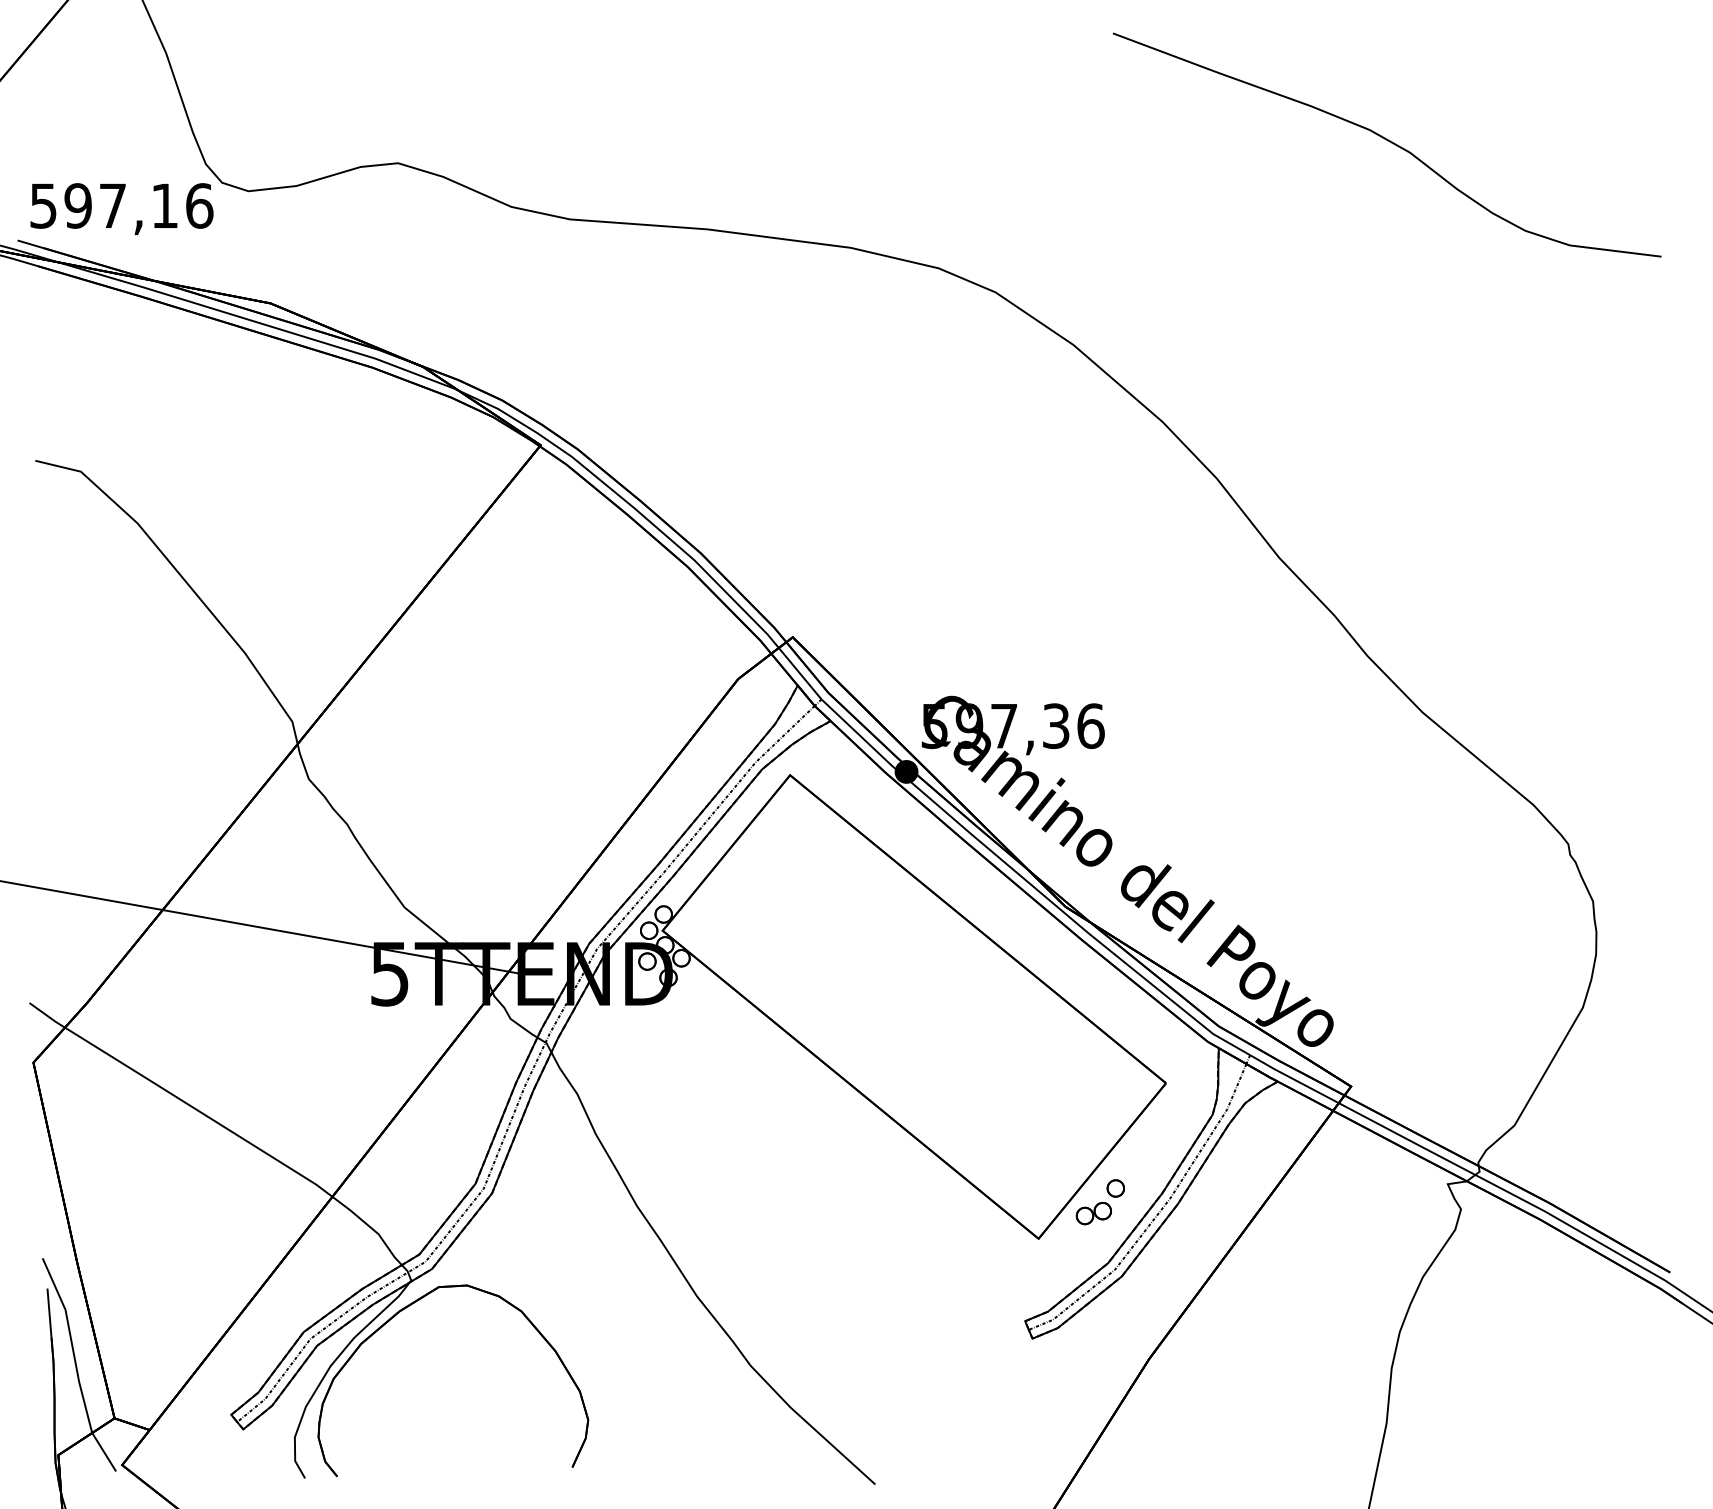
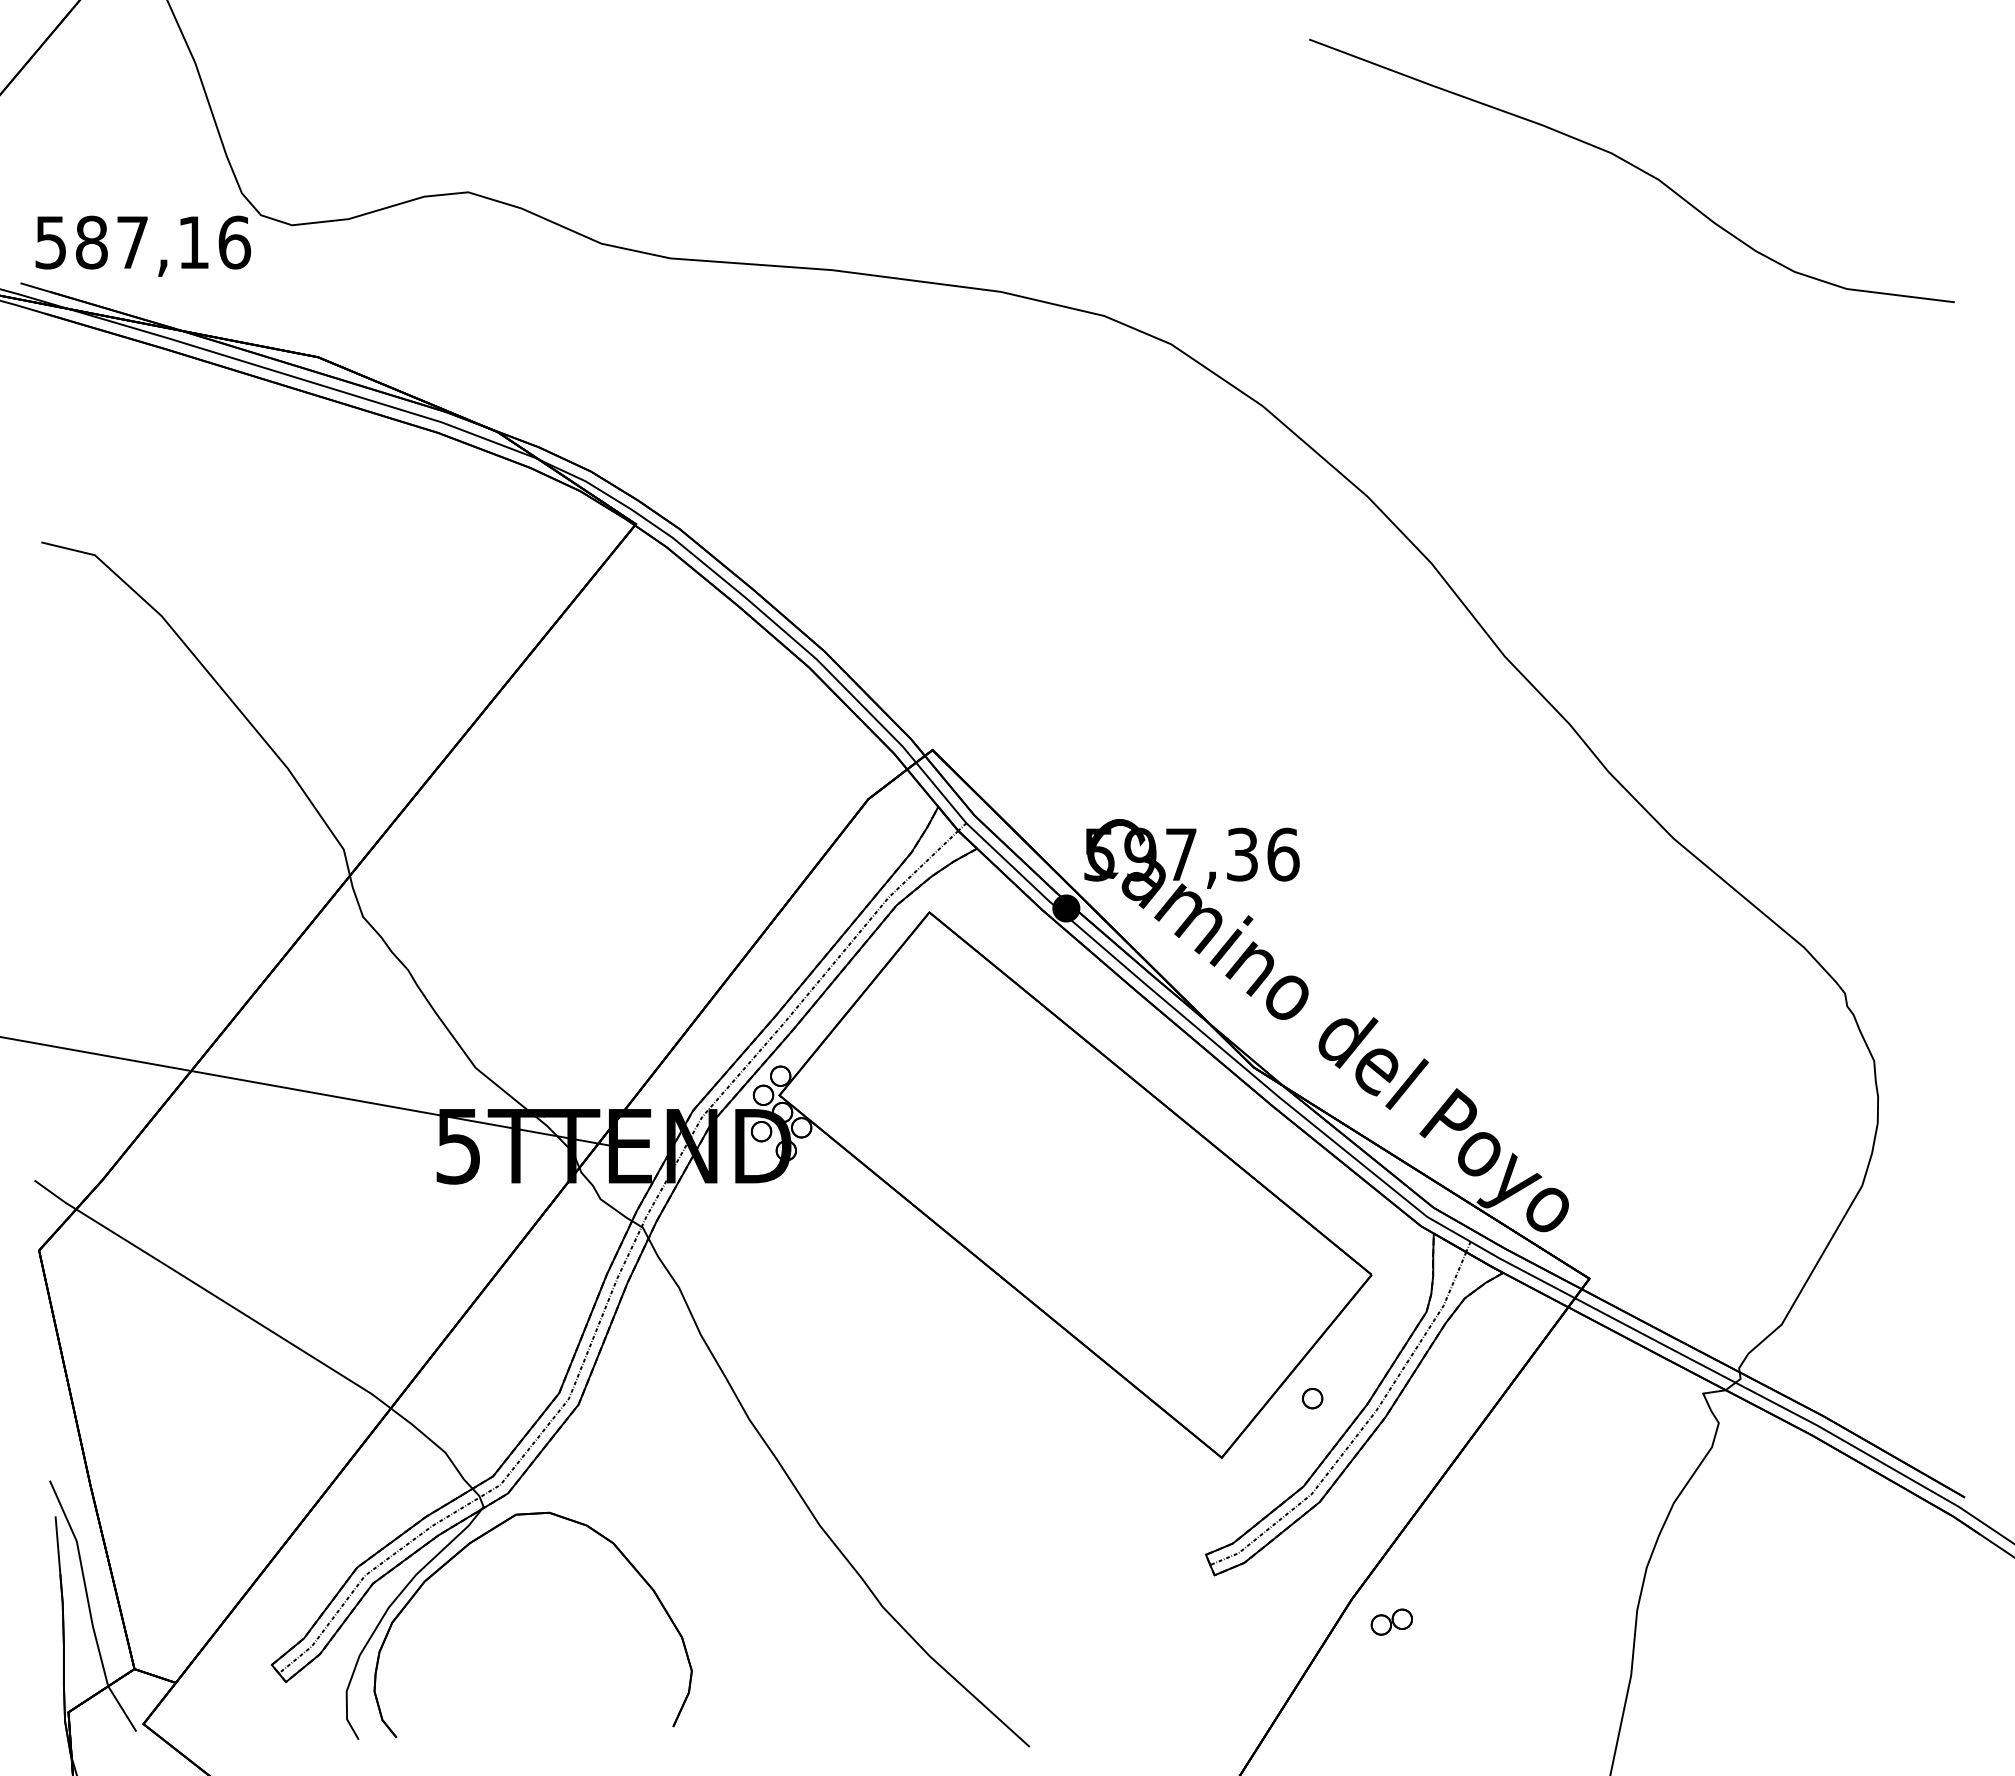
text: (77, 205) -> (91, 242), 597,16 -> 587,16
part: (1093, 1213) -> (1391, 1621), moved

